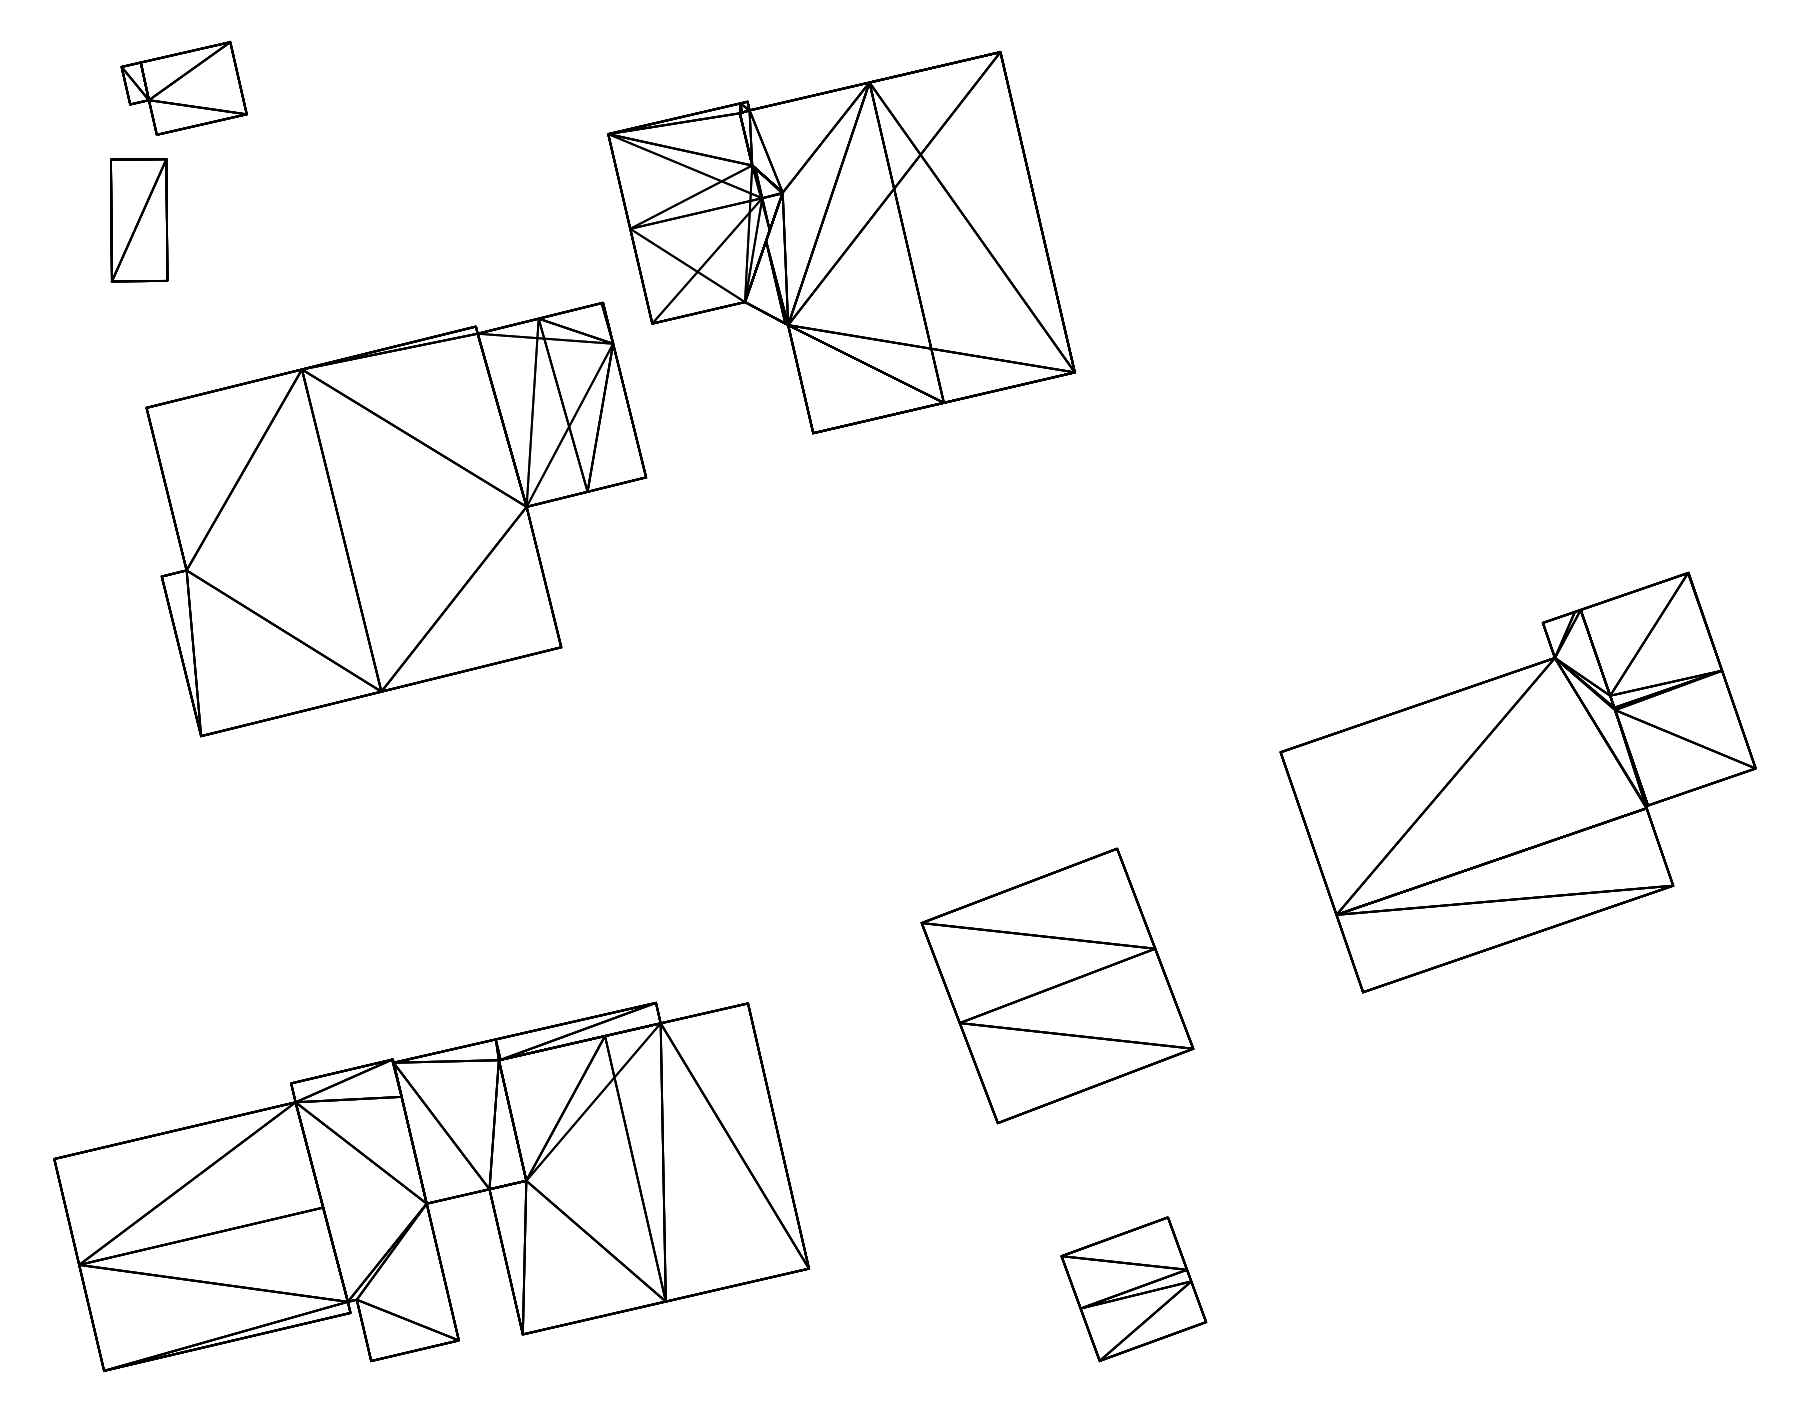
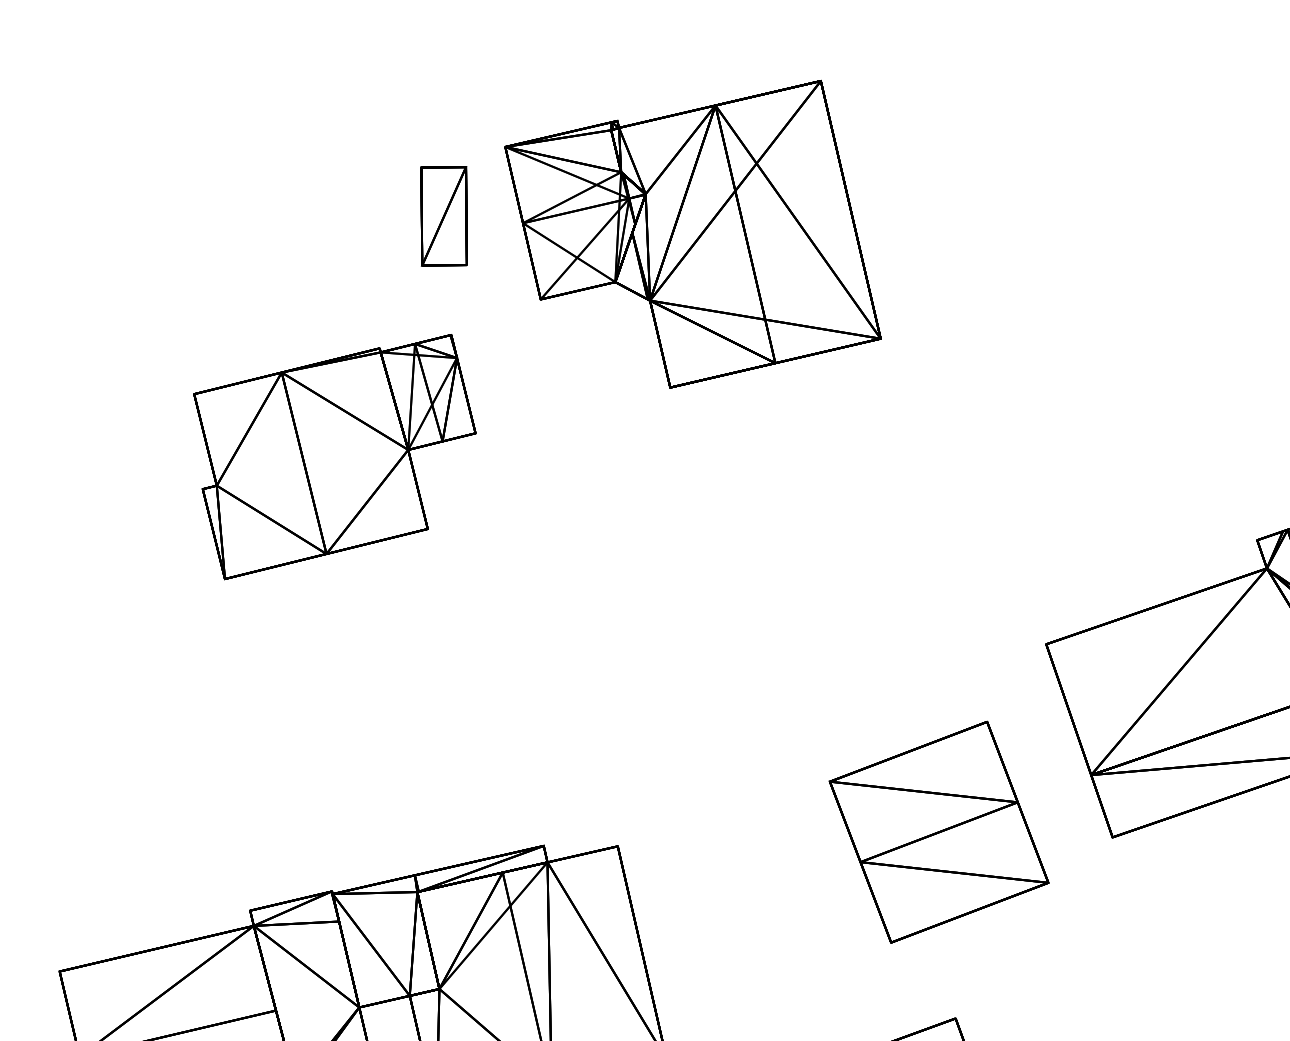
part: (183, 87) -> (163, 109), removed
part: (139, 220) -> (444, 216), moved
part: (396, 519) -> (334, 457), size x0.7
part: (1057, 985) -> (939, 831), moved

